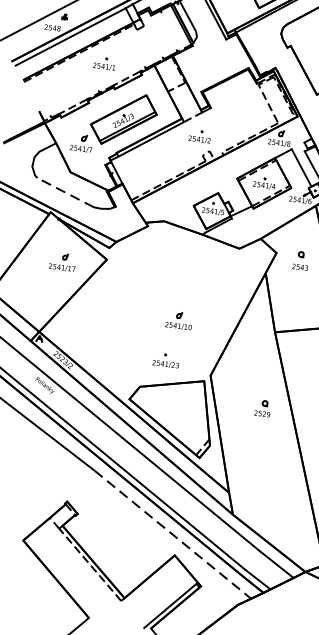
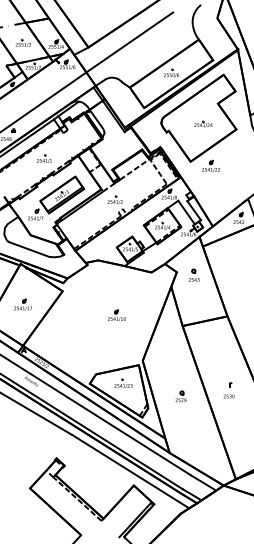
line: (233, 95) -> (134, 169), added
line: (66, 192) -> (29, 249), dashed -> solid
part: (62, 261) -> (22, 304), moved
part: (178, 320) -> (116, 315), moved
part: (166, 359) -> (123, 382), moved
part: (262, 408) -> (180, 396), moved
line: (172, 534) -> (130, 471), dashed -> solid

